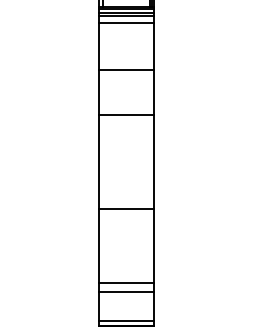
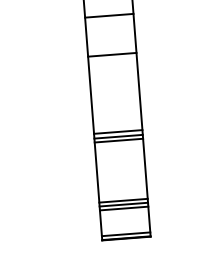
line: (126, 203) -> (118, 132), added
line: (126, 213) -> (118, 140), added
line: (126, 287) -> (123, 204), added

